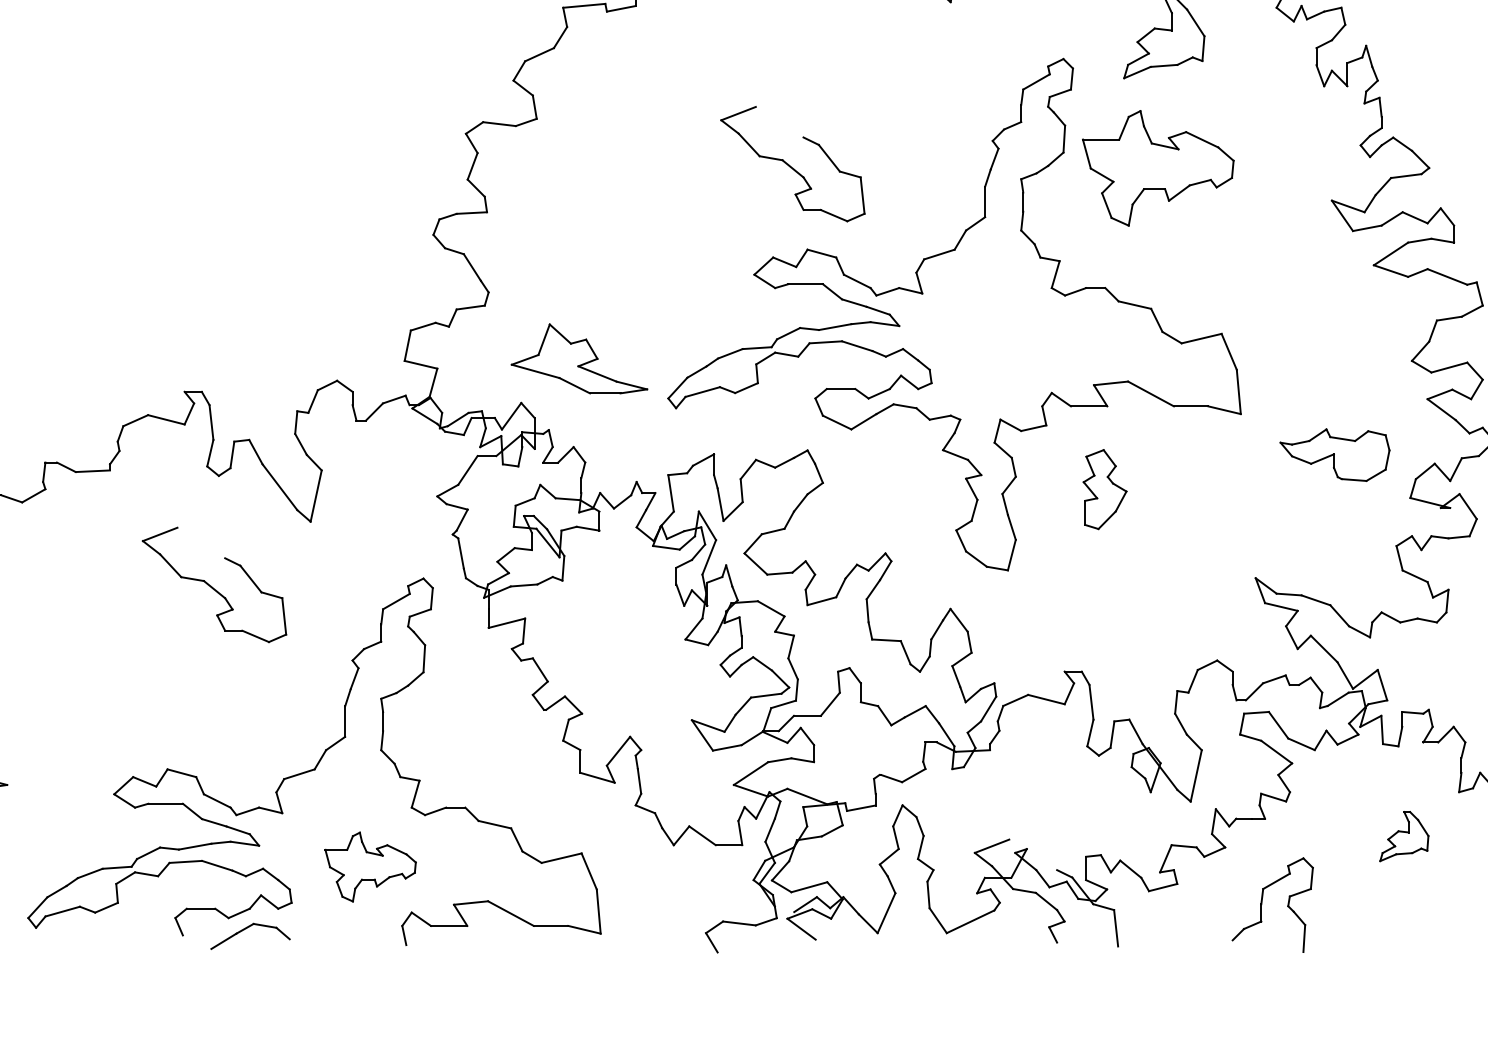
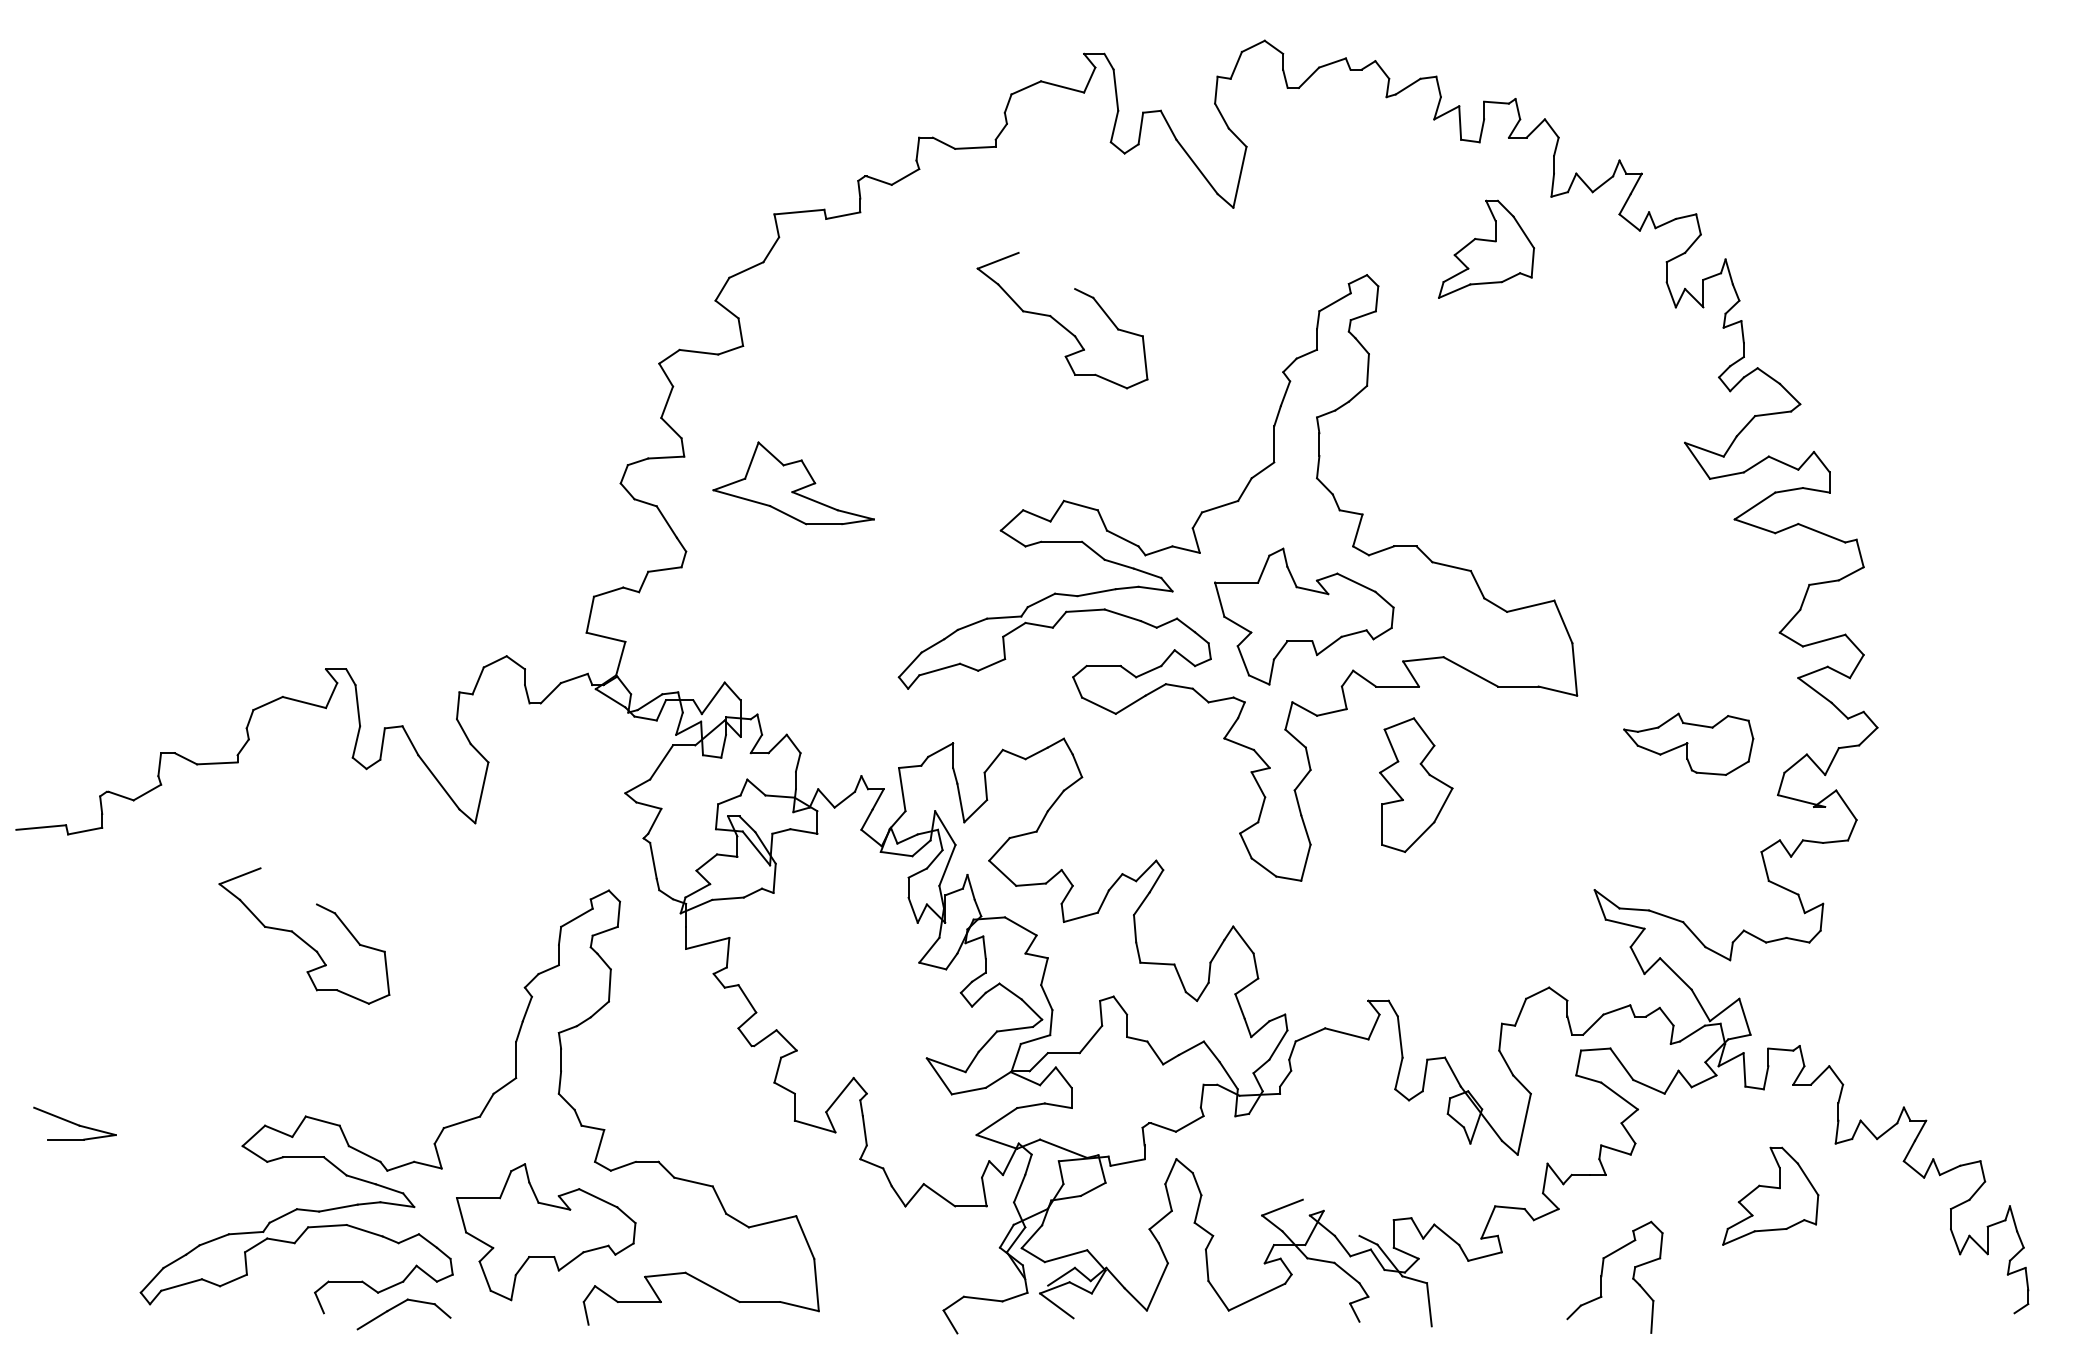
part: (792, 164) -> (1062, 320), moved
part: (1158, 168) -> (1304, 616), moved
part: (579, 359) -> (793, 483), moved
part: (1105, 489) -> (1416, 784), size x1.43
part: (214, 584) -> (304, 935), moved
part: (1404, 836) -> (1770, 1195), size x1.67
part: (370, 867) -> (546, 1232), size x1.67

